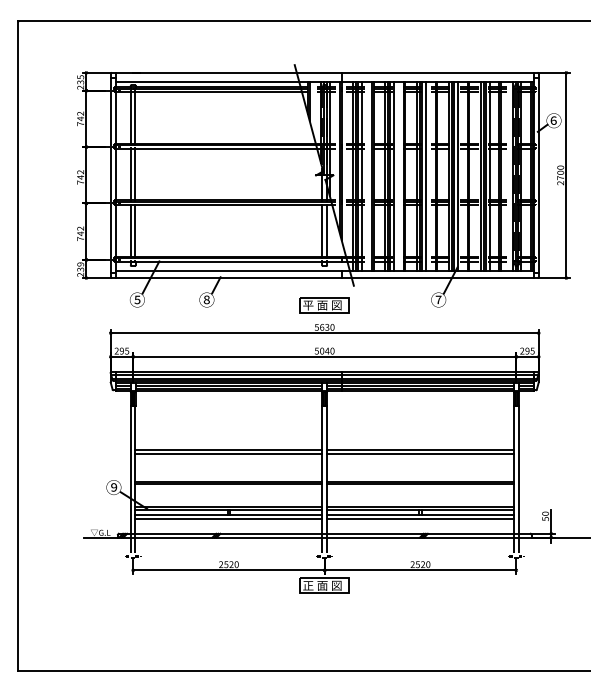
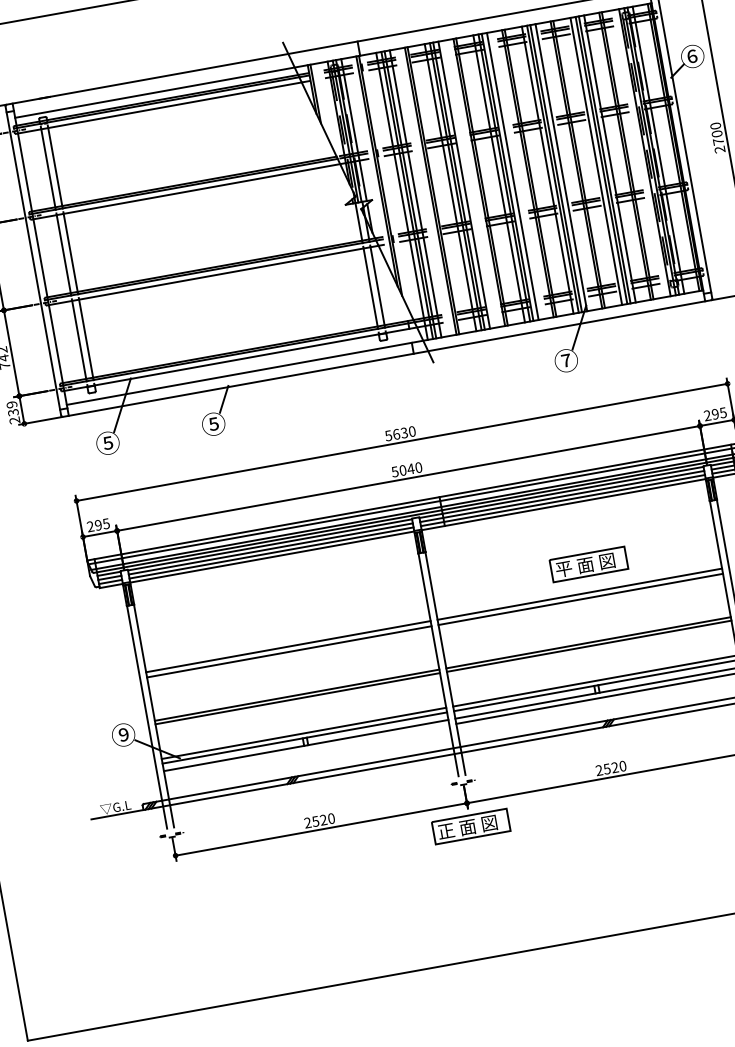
text: (206, 299) -> (212, 423), ⑧ -> ⑤
part: (324, 305) -> (588, 564), moved
line: (228, 518) -> (306, 750), removed

